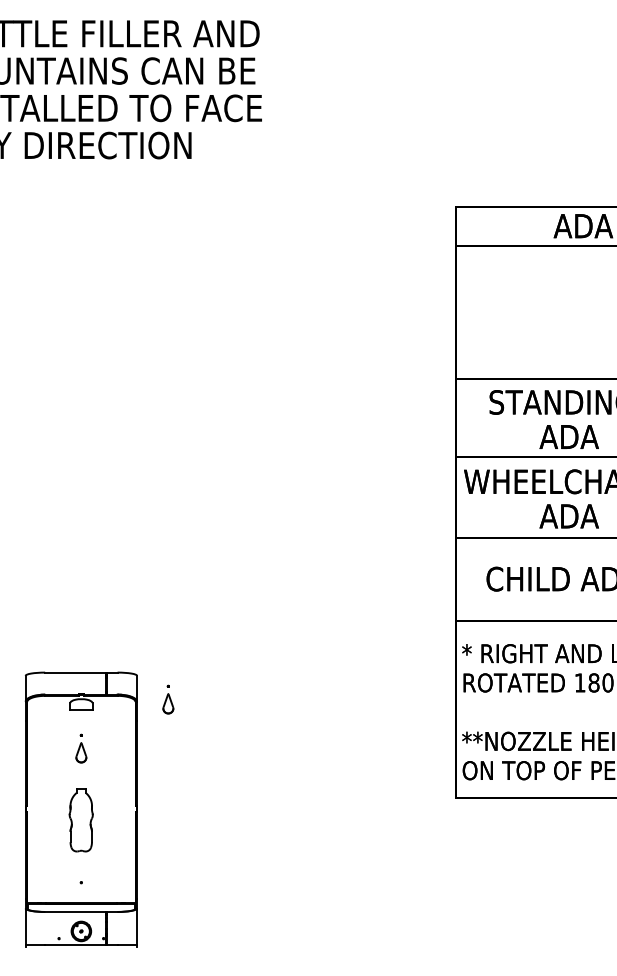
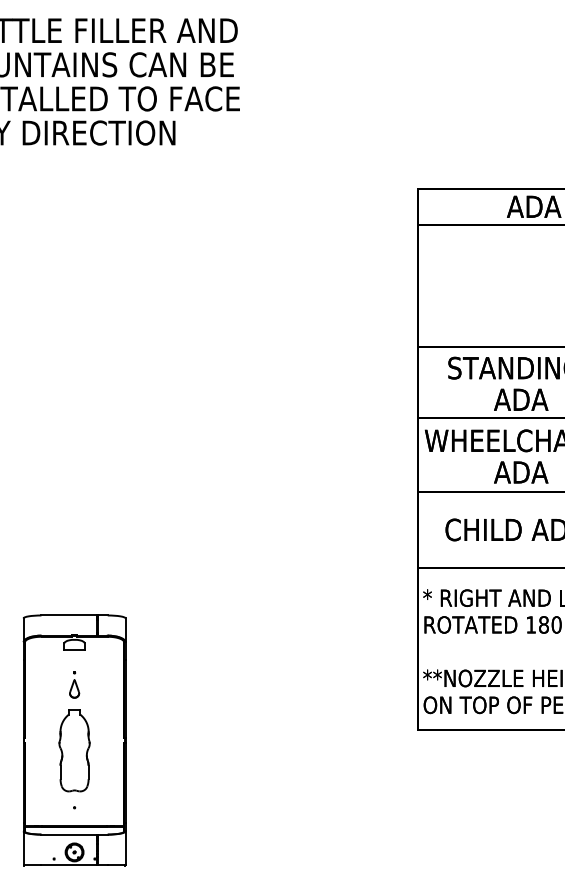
part: (168, 699) -> (154, 640), removed
part: (80, 820) -> (73, 750), size x1.43

